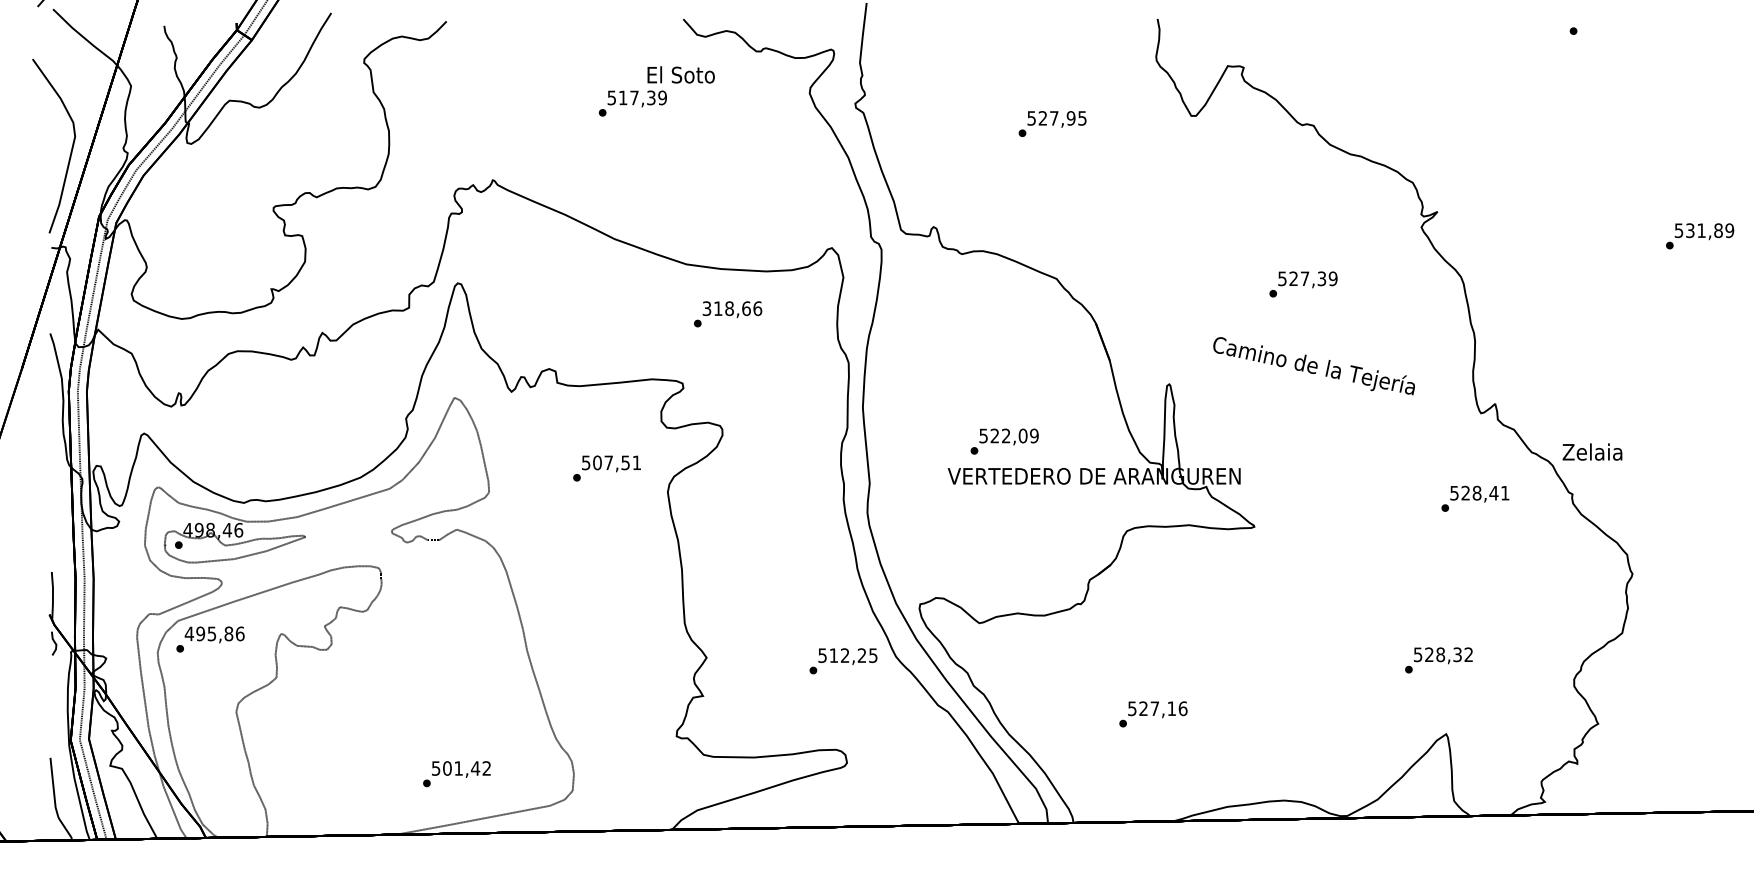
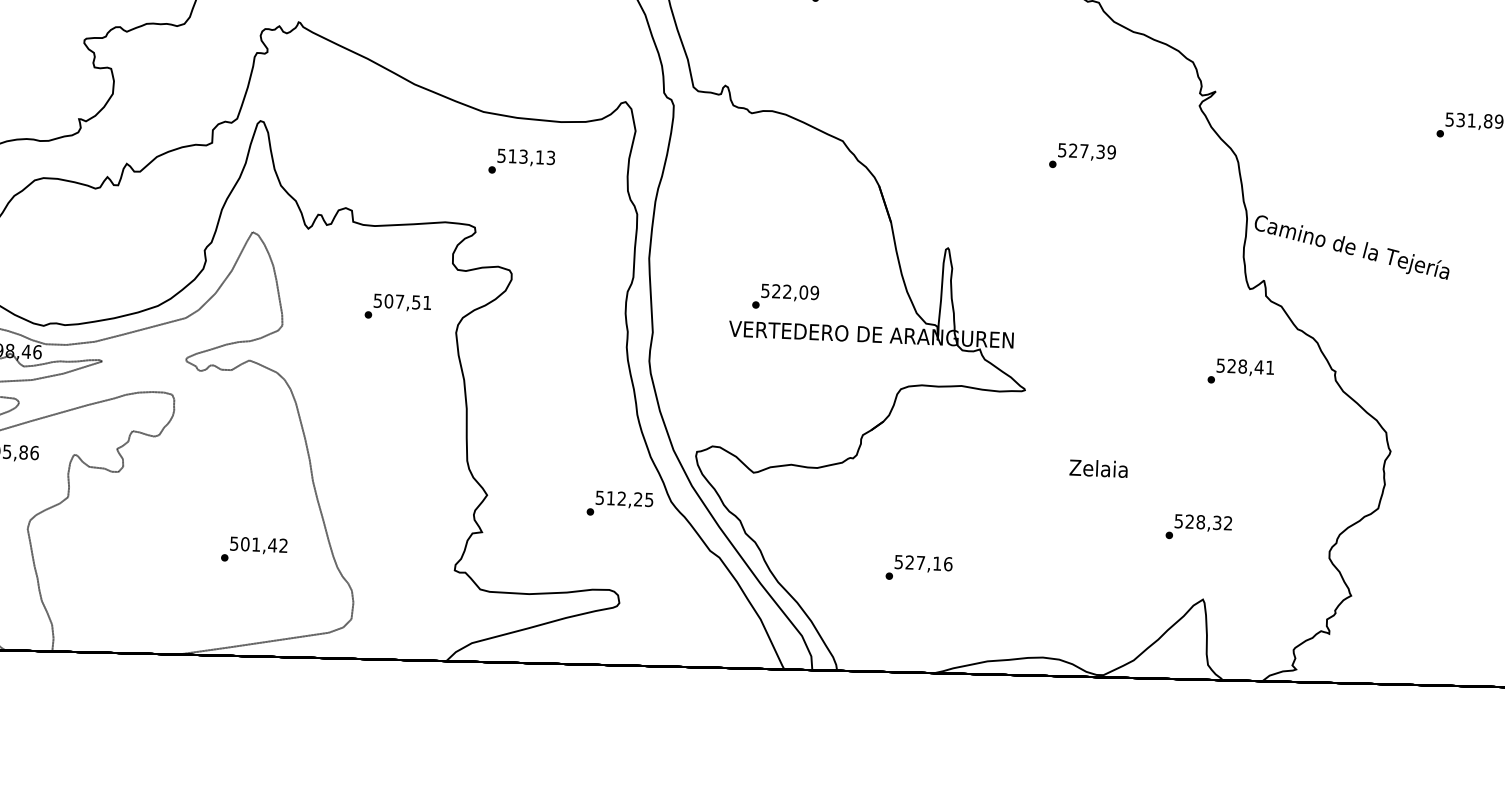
text: (732, 308) -> (526, 156), 318,66 -> 513,13
text: (1313, 366) -> (1351, 247), moved
text: (1592, 451) -> (1098, 467), moved
text: (456, 774) -> (253, 550), moved

